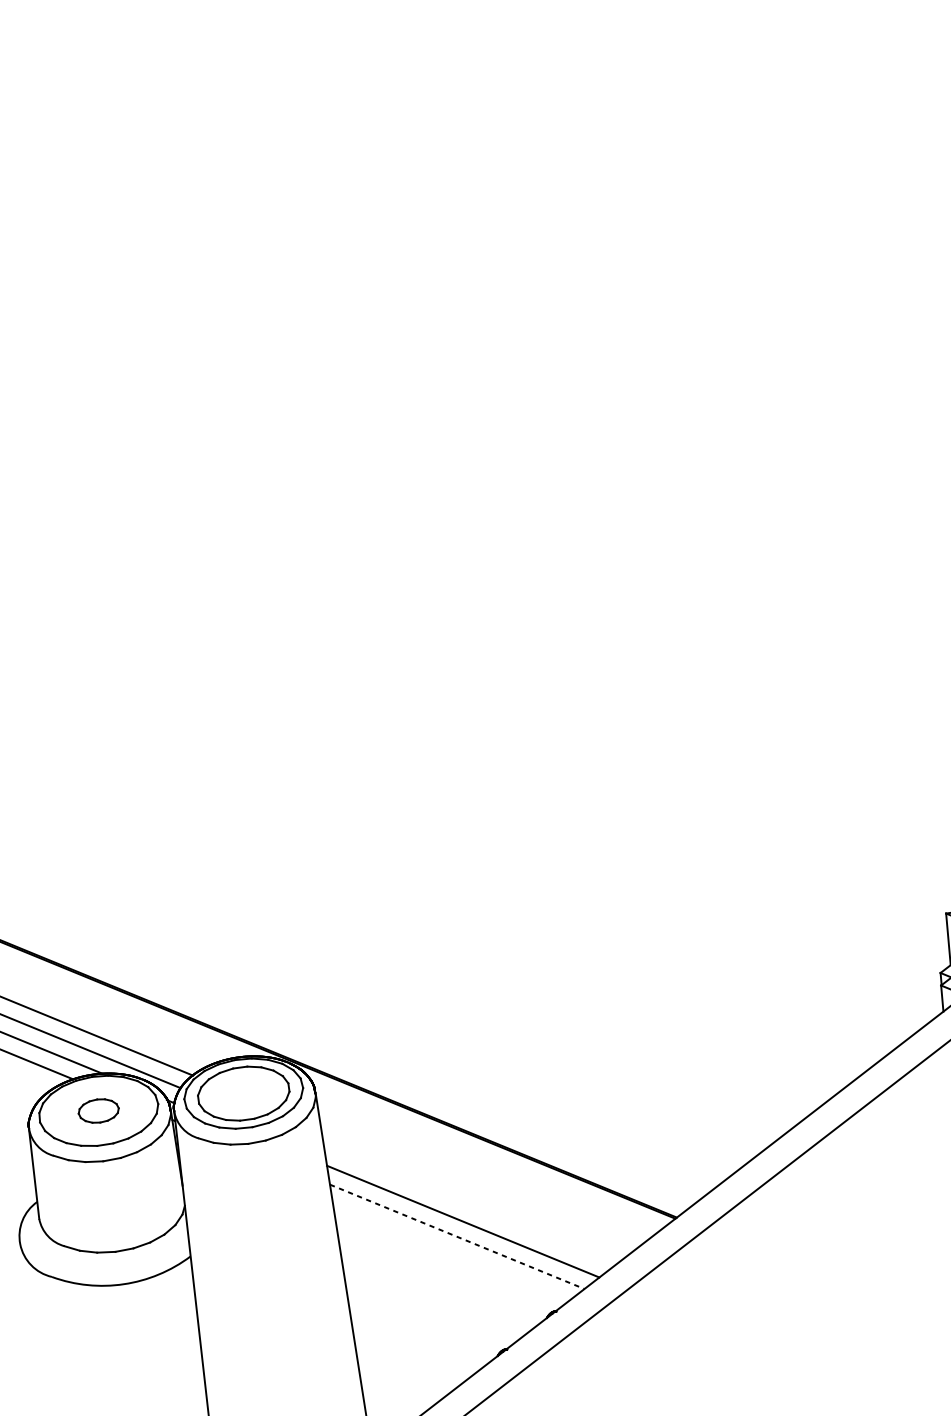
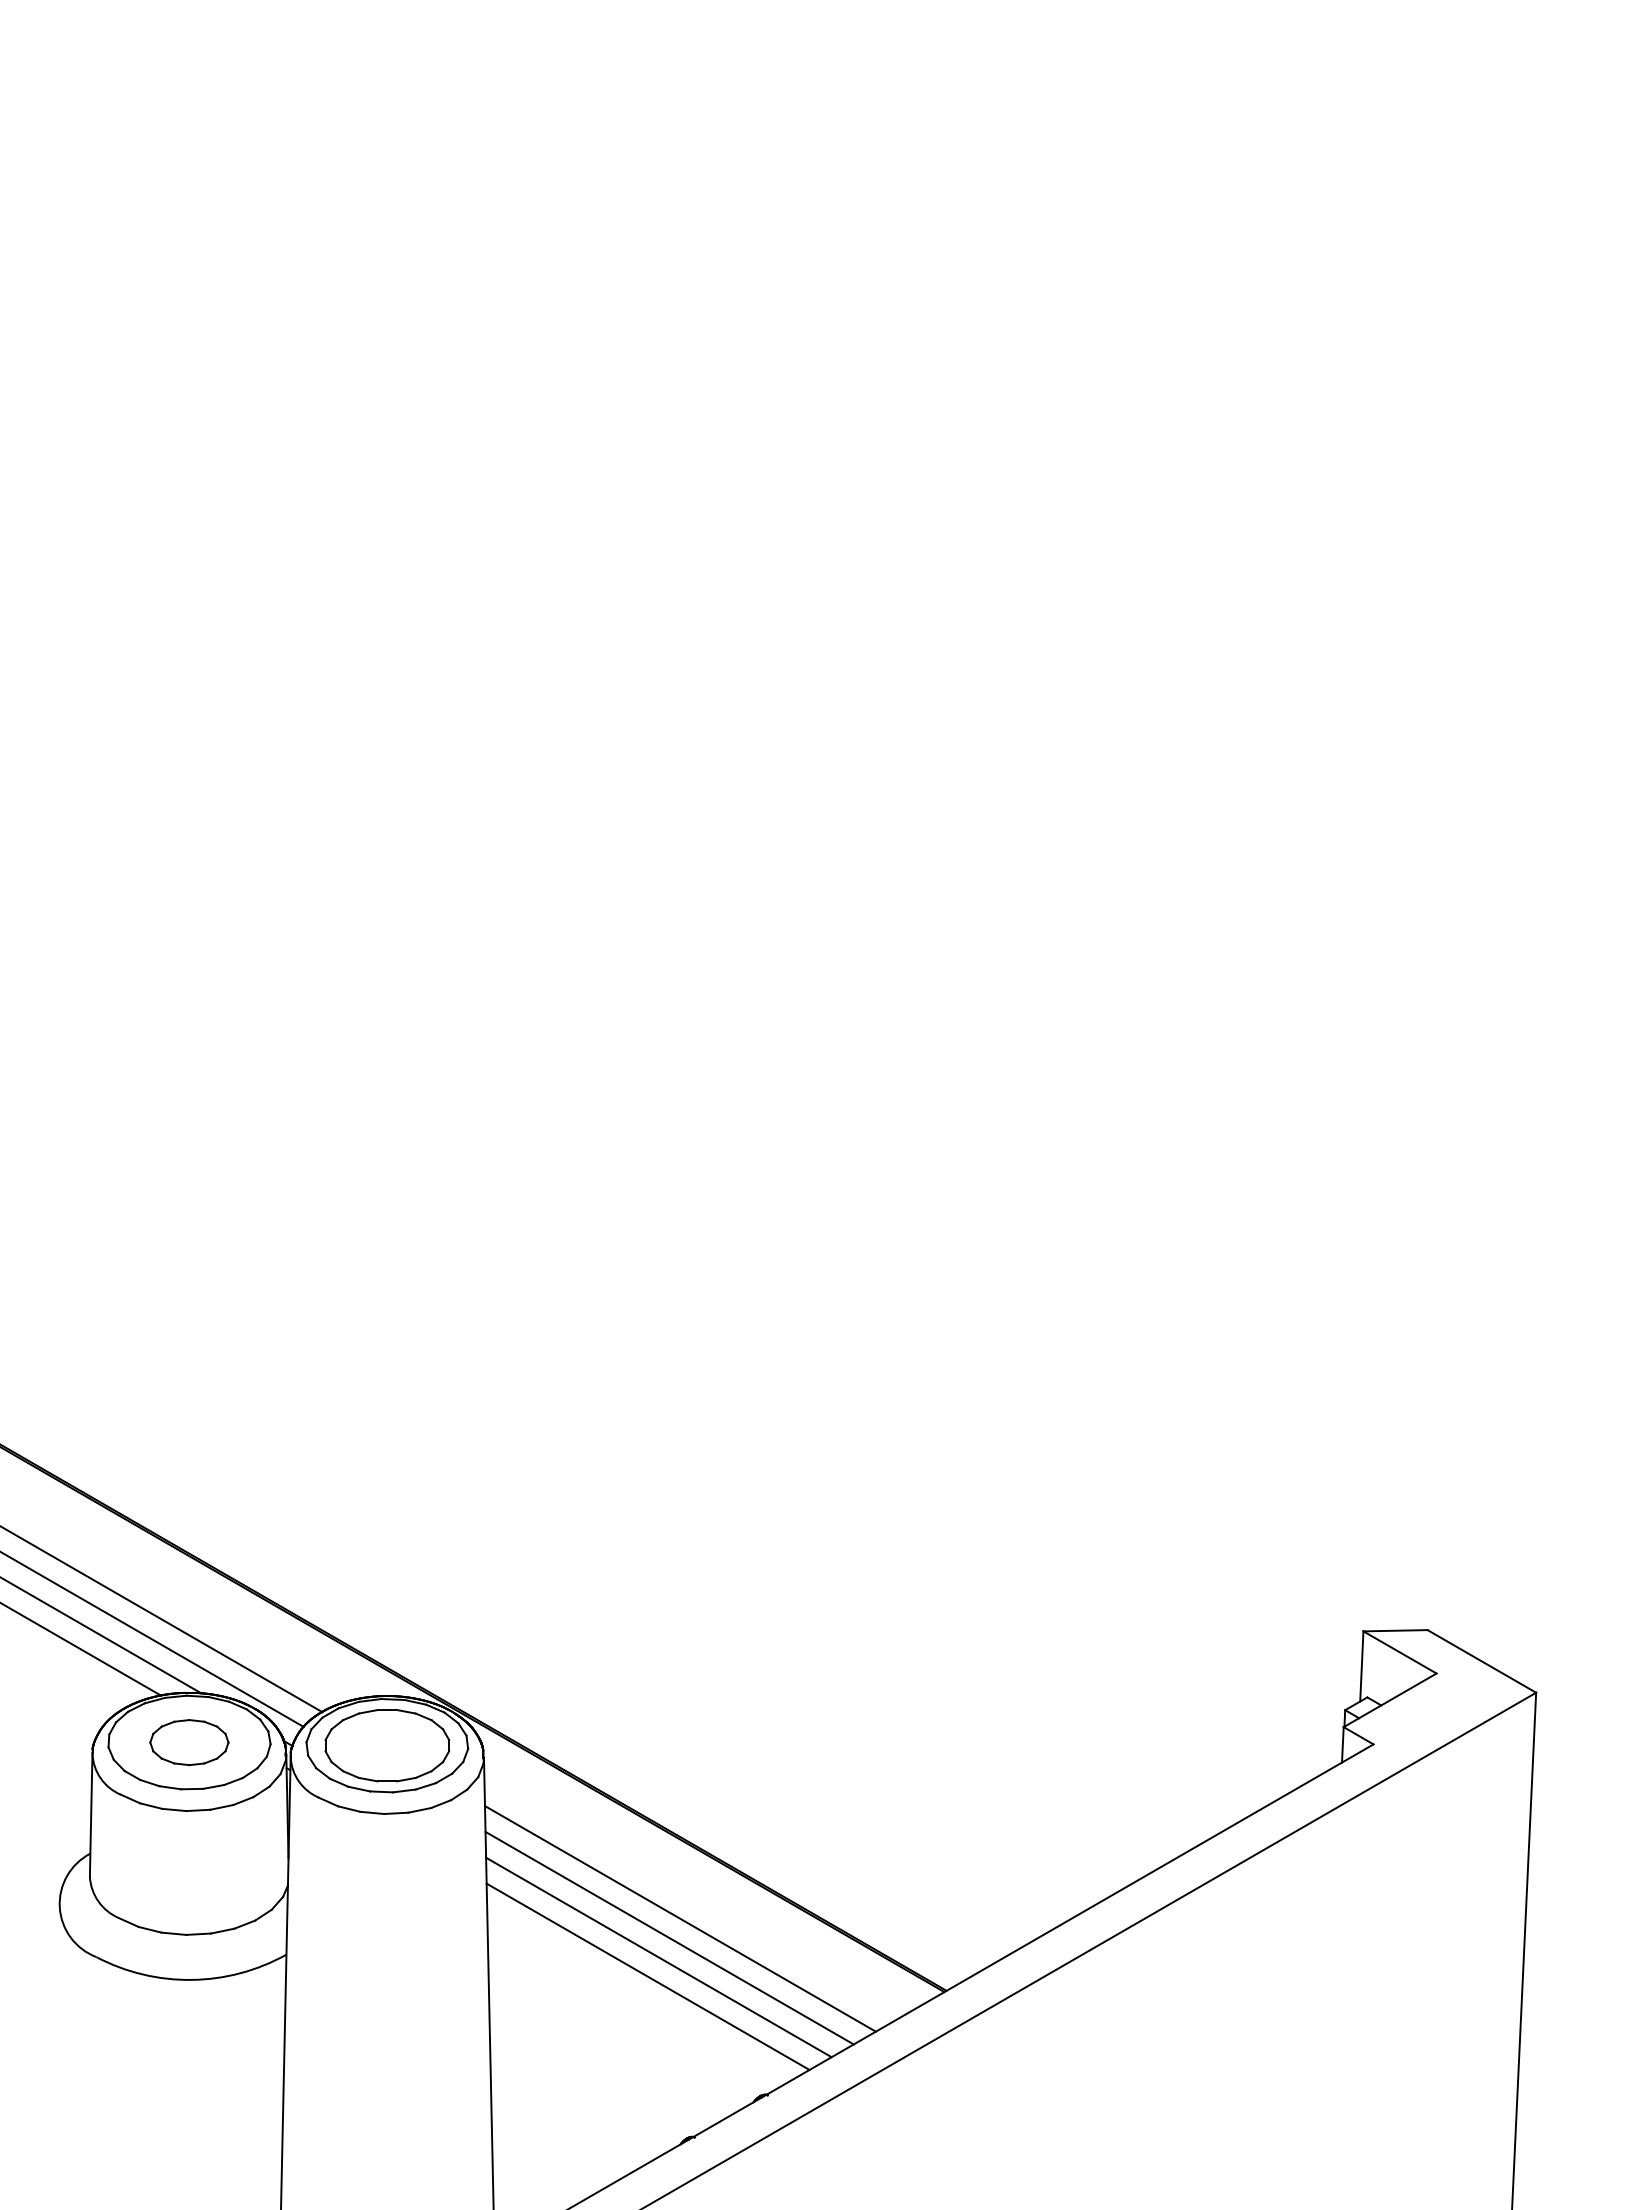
part: (98, 1110) -> (189, 1742), size x1.43
line: (475, 1191) -> (680, 1918), added
line: (469, 1205) -> (669, 1937), added
line: (457, 1237) -> (648, 1977), dashed -> solid

